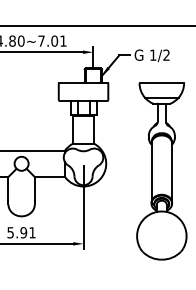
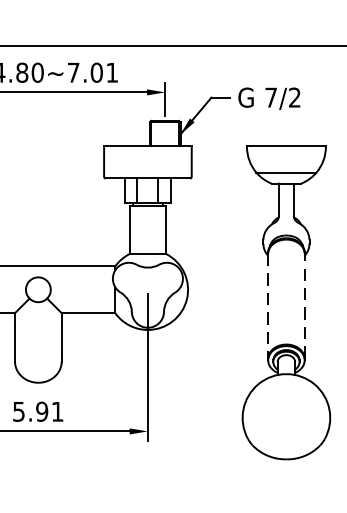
text: (153, 54) -> (271, 96), 1/2 -> 7/2
line: (151, 173) -> (268, 306), solid -> dashed
line: (172, 173) -> (305, 306), solid -> dashed

